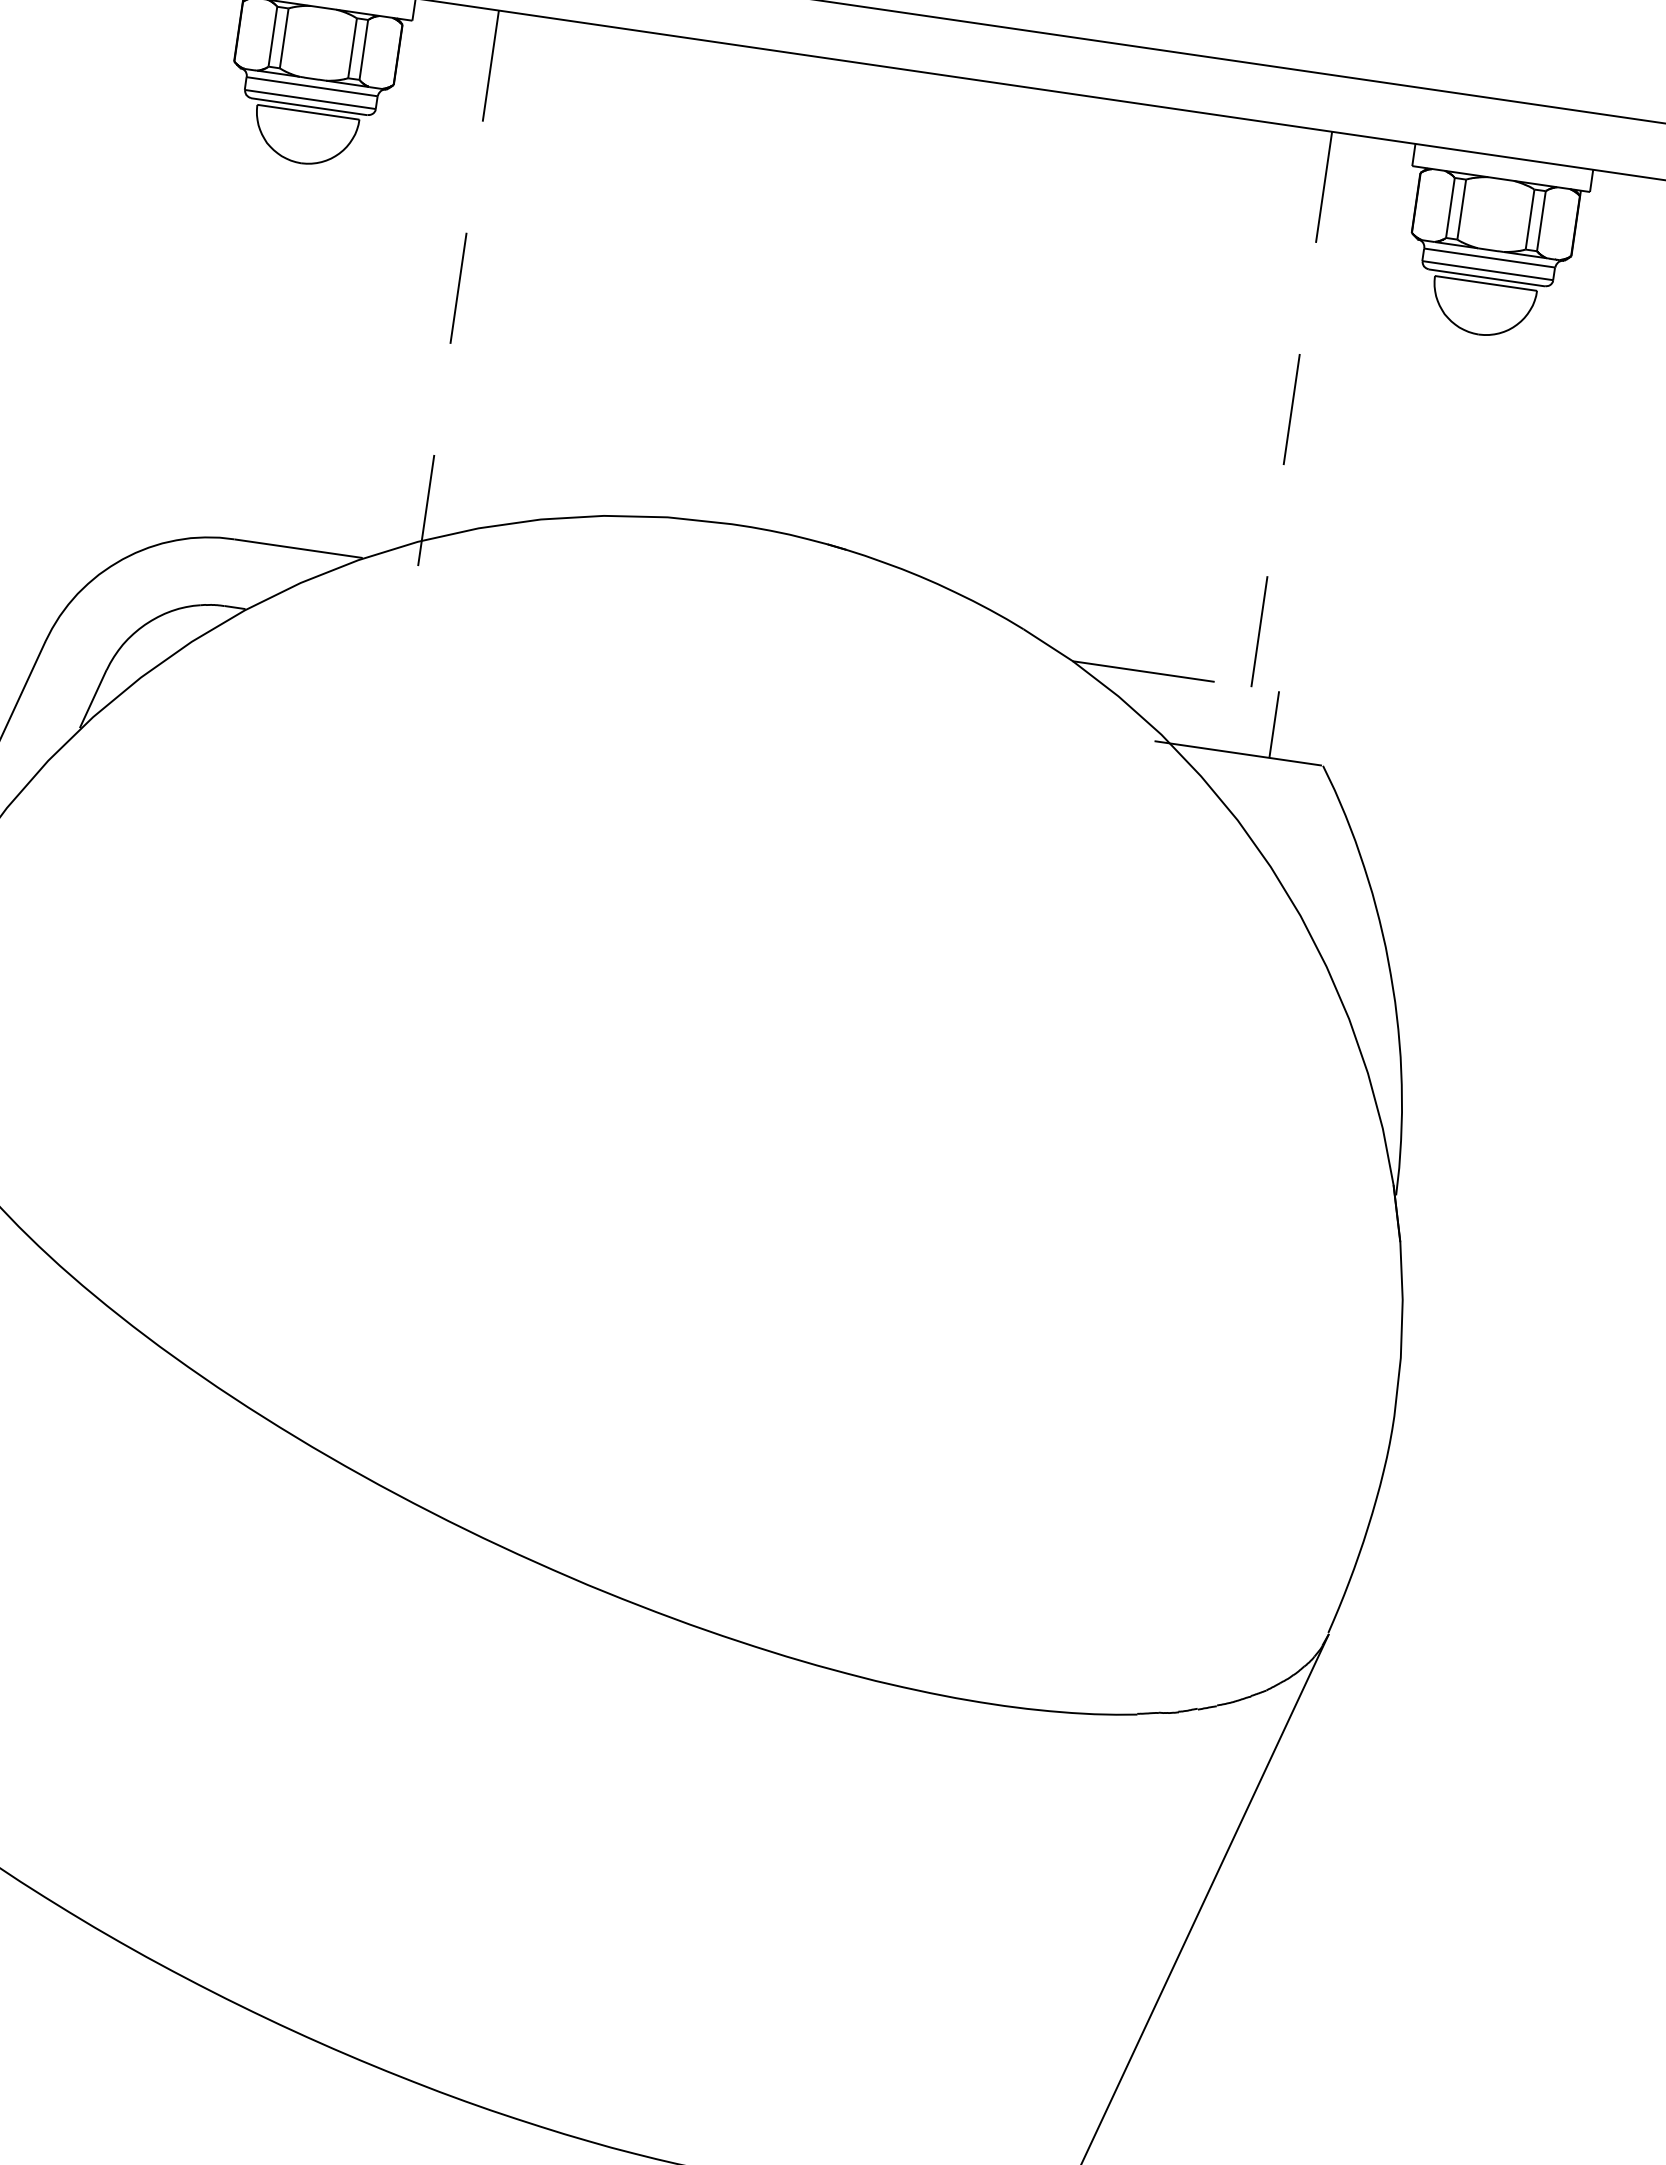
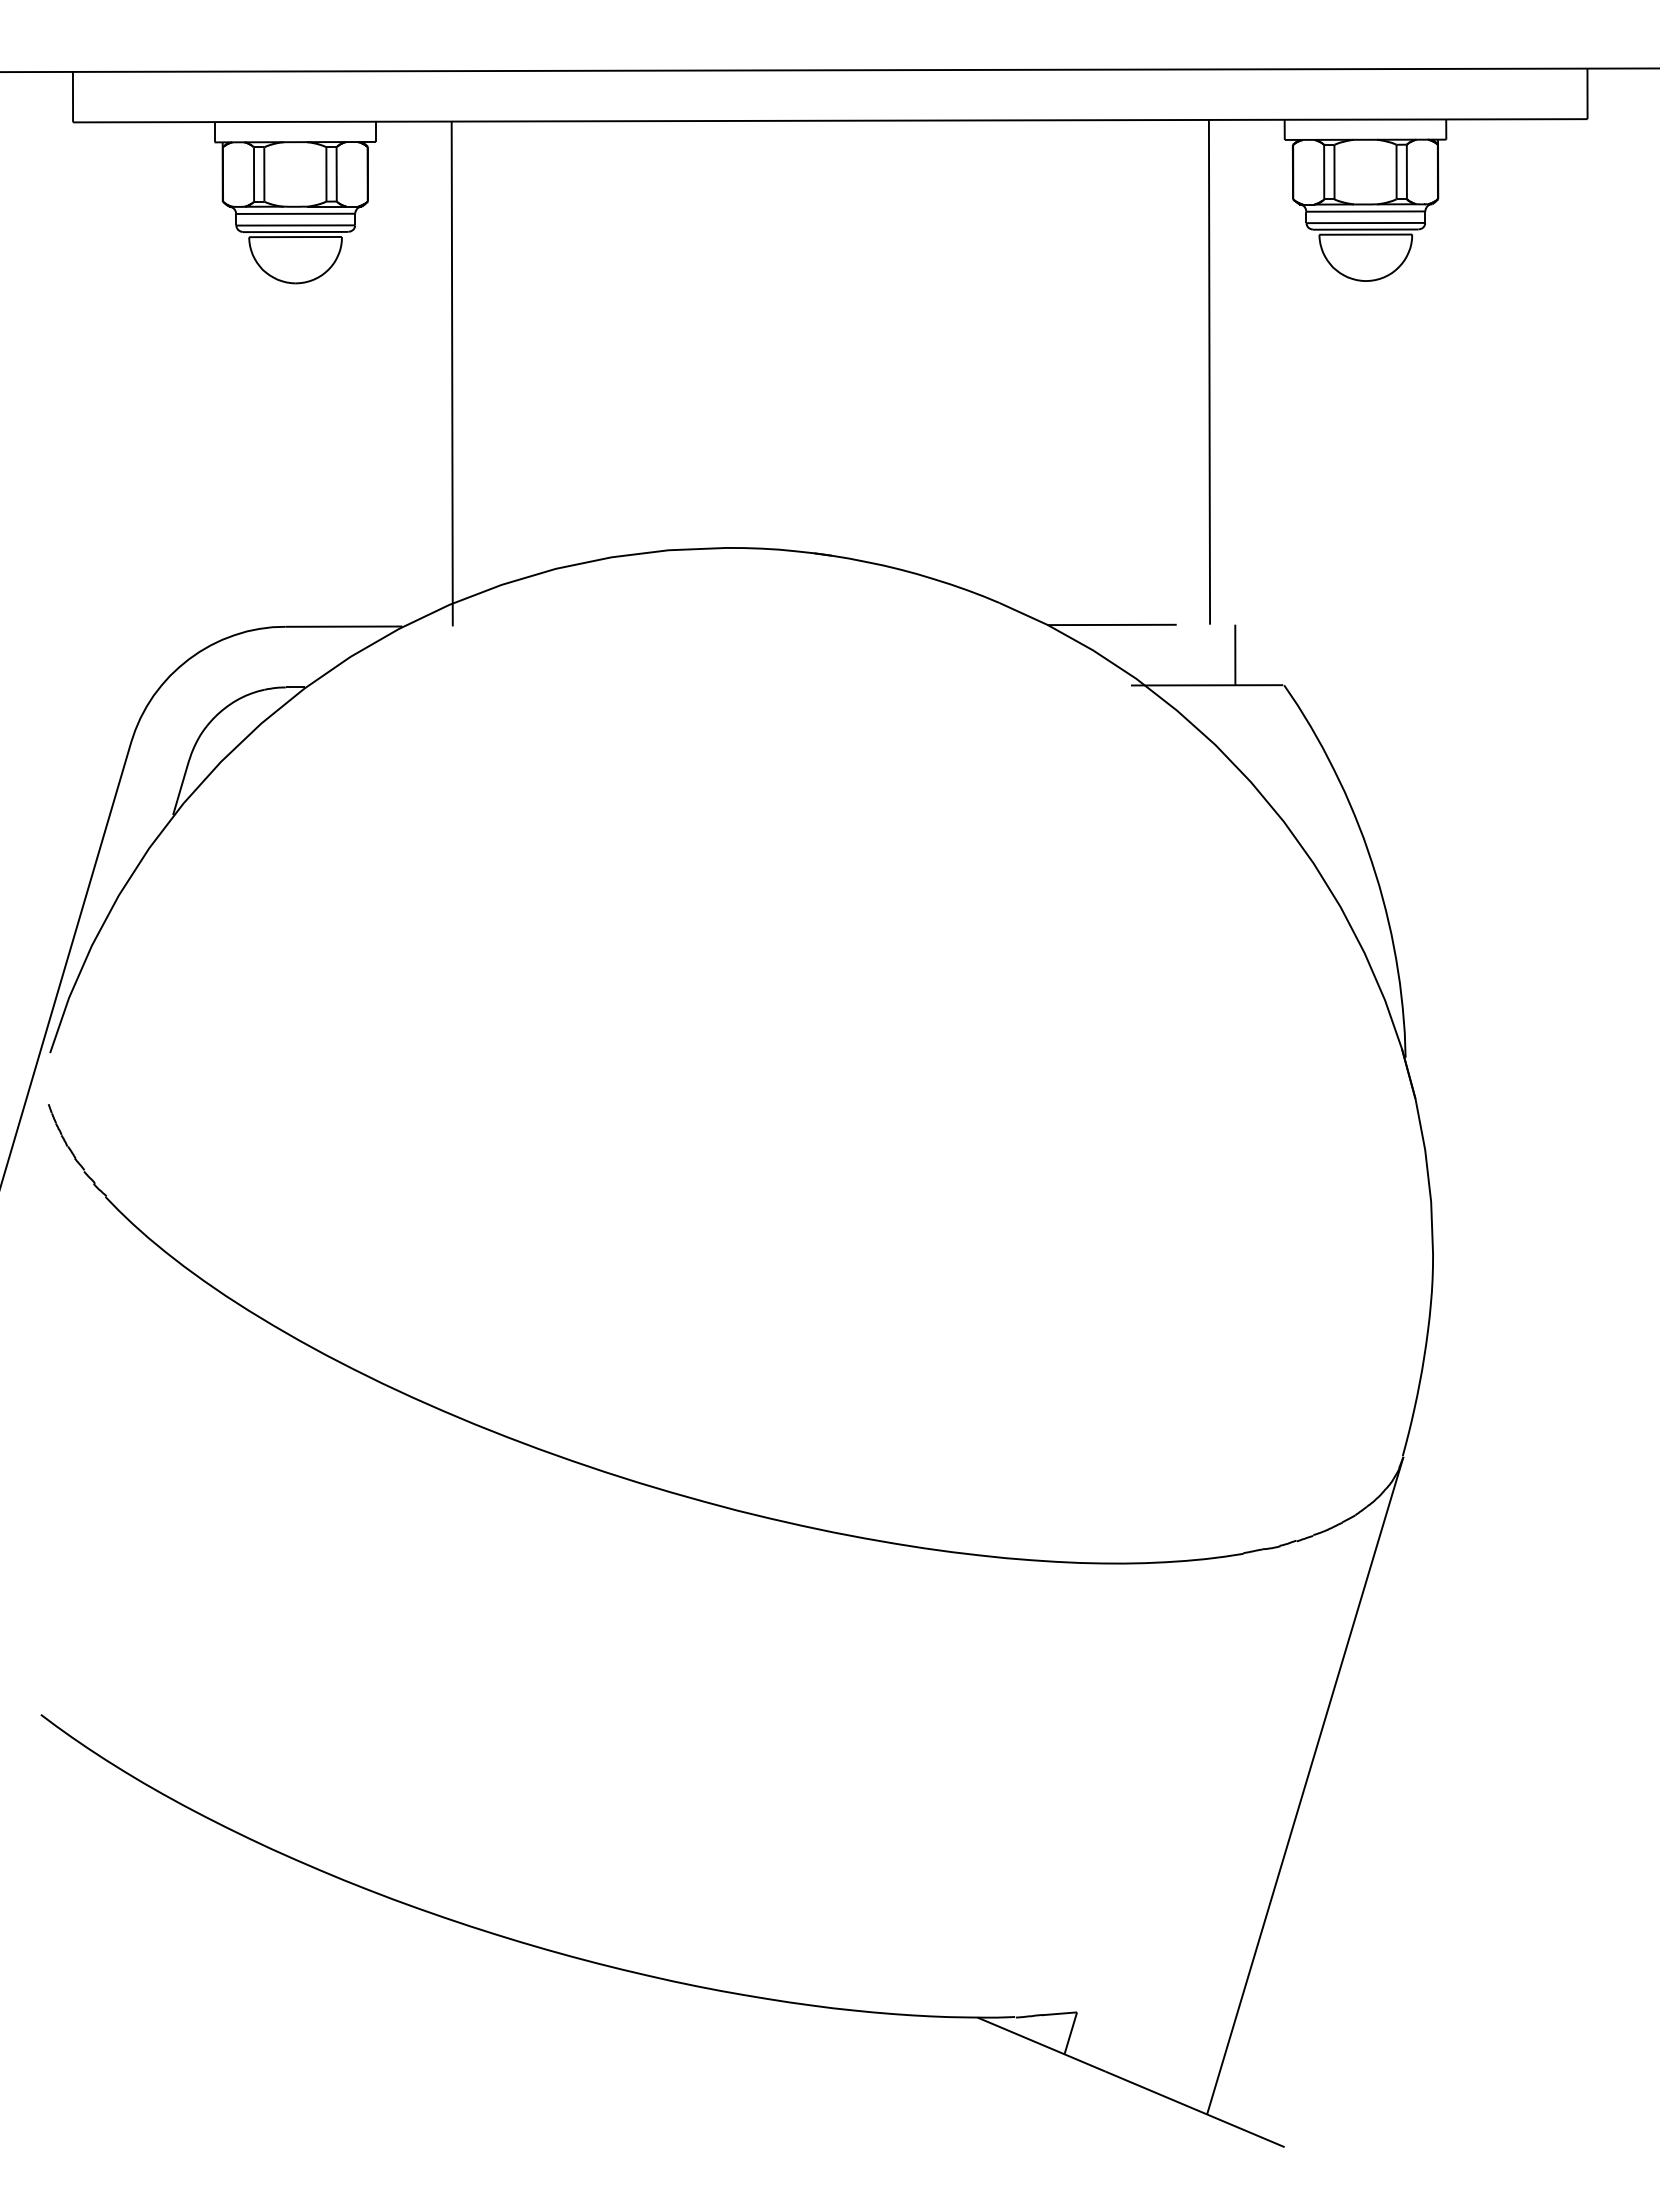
line: (458, 288) -> (452, 374), dashed -> solid
line: (1291, 409) -> (1209, 372), dashed -> solid

